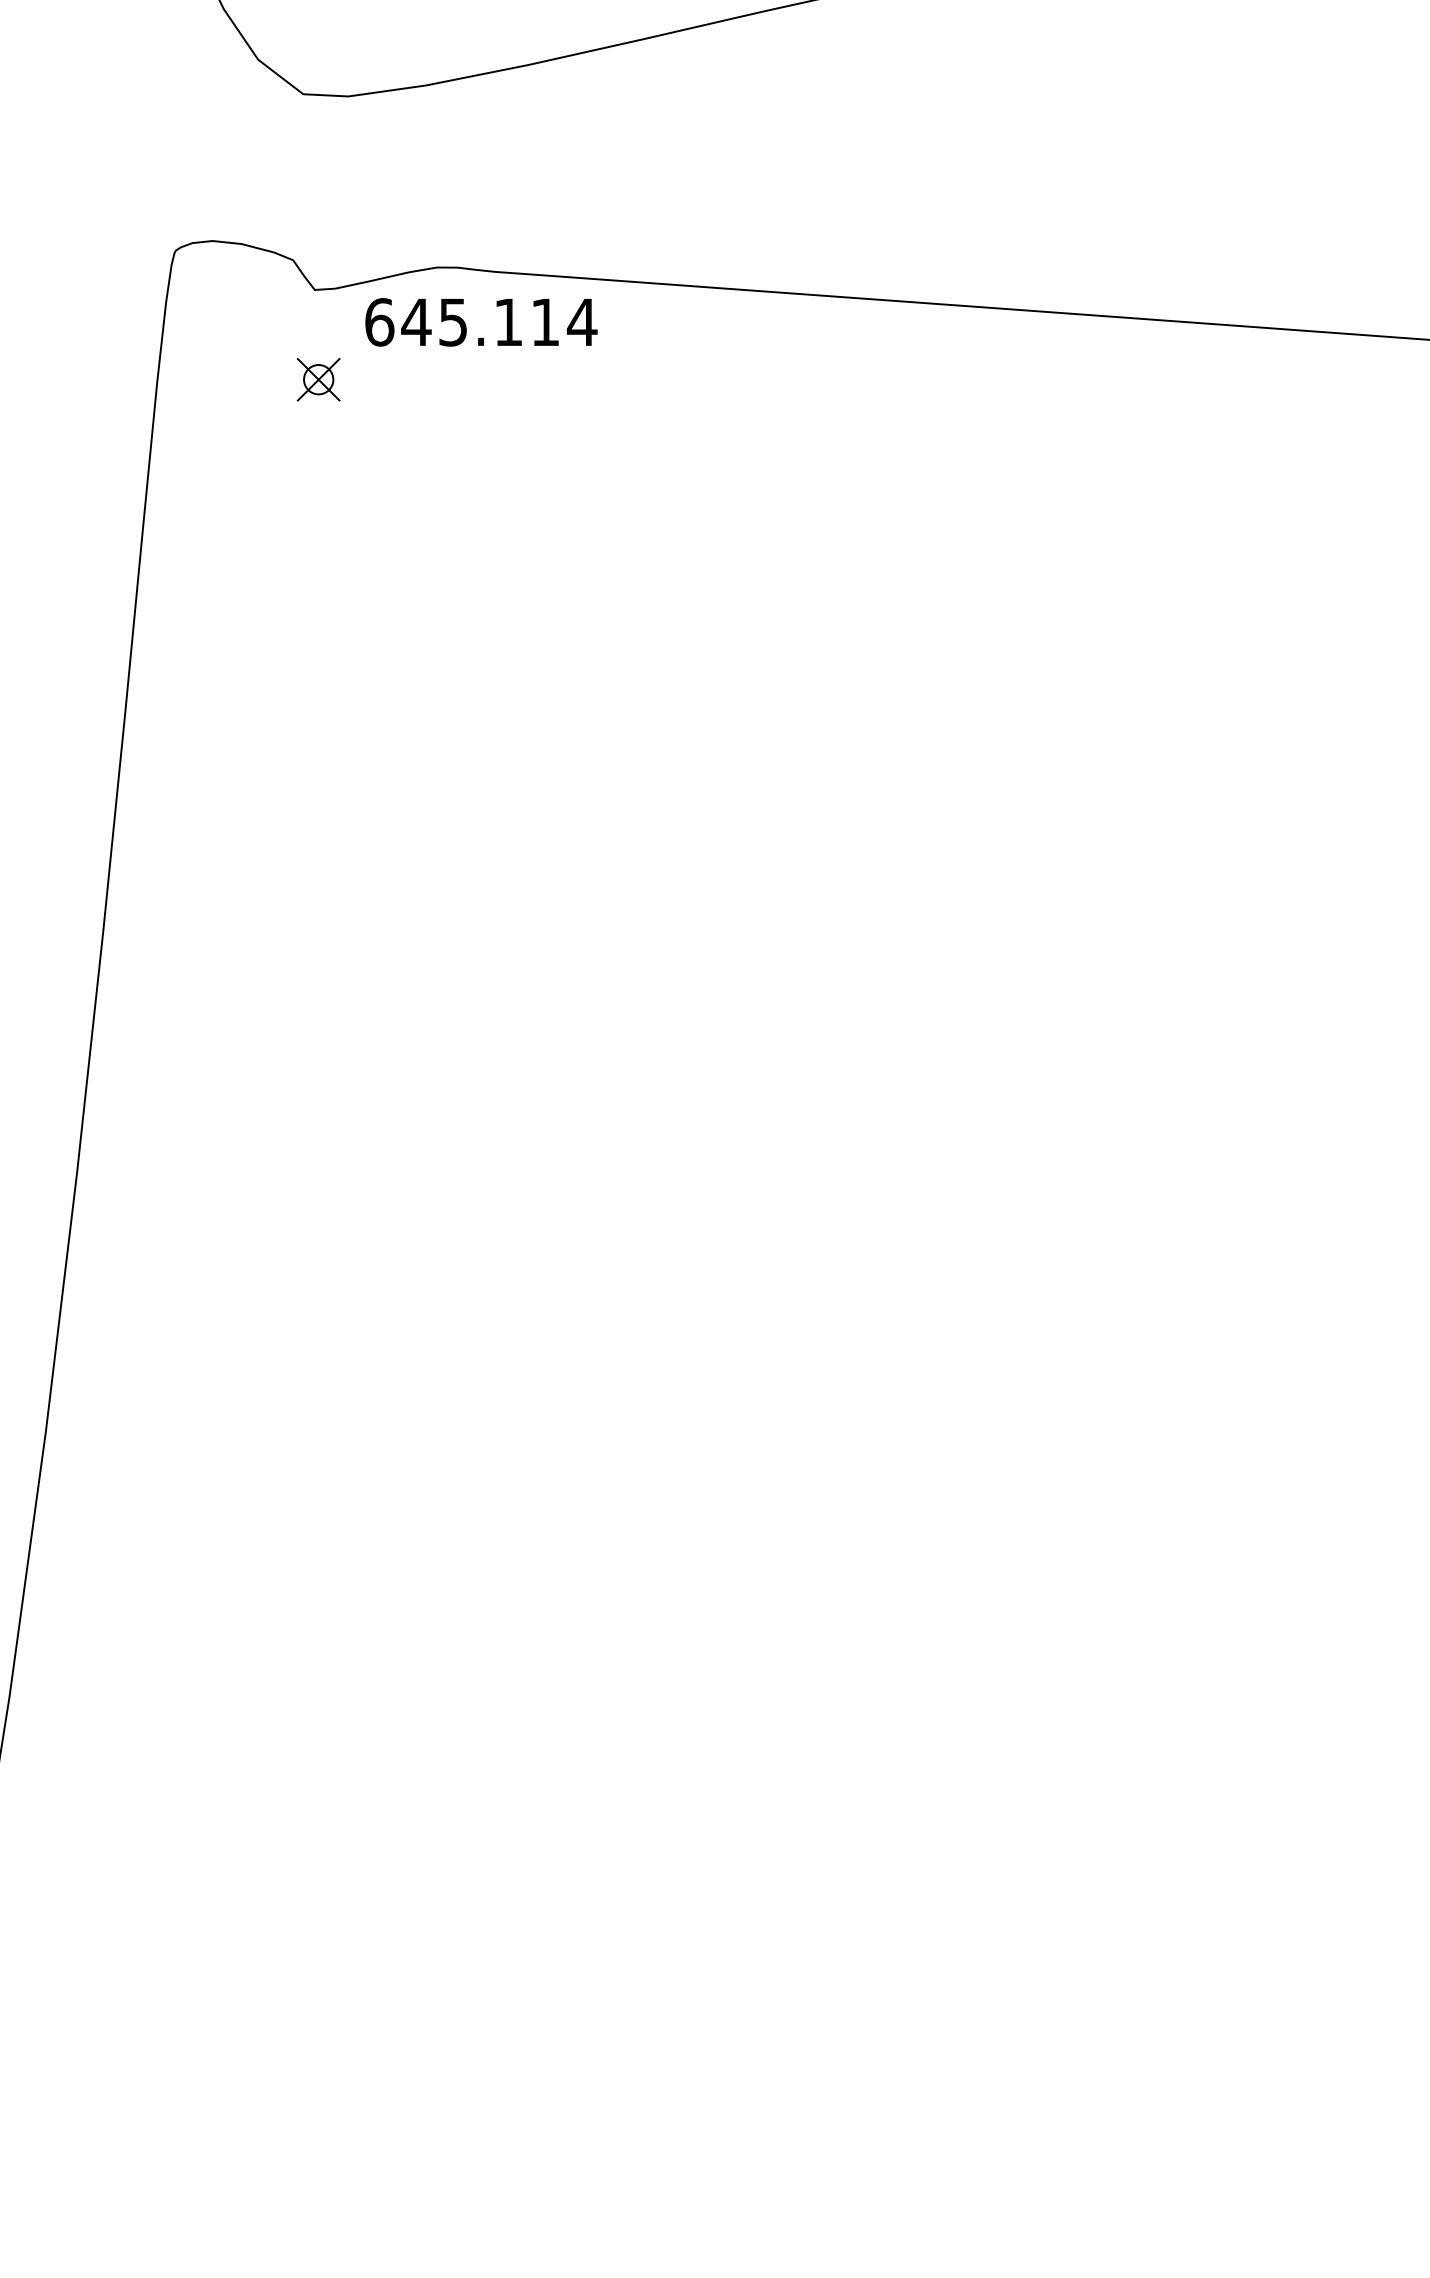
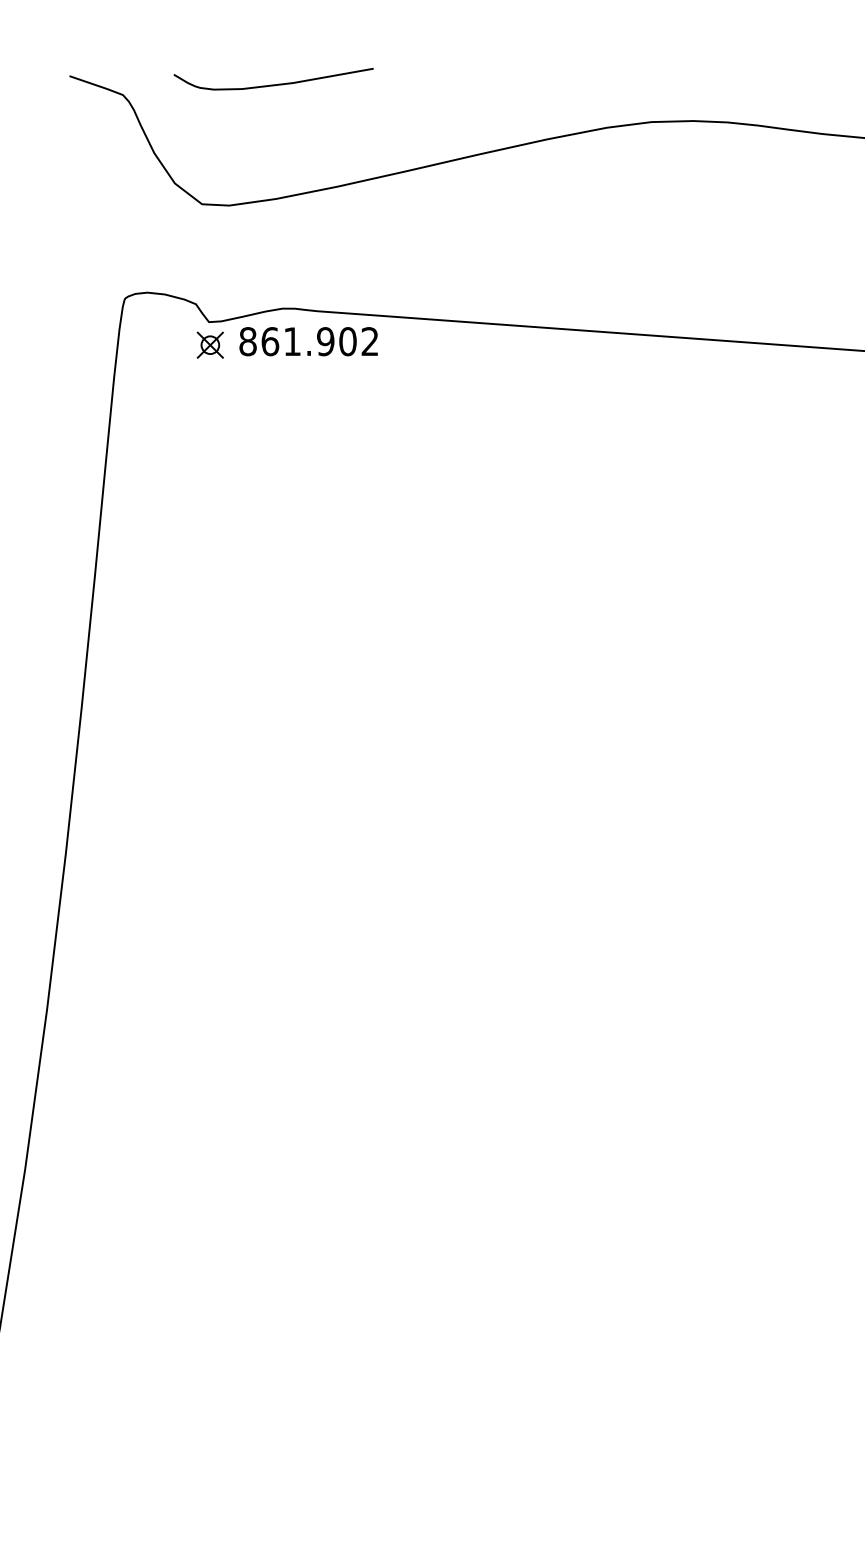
text: (481, 322) -> (309, 341), 645.114 -> 861.902
part: (317, 378) -> (209, 344), moved

